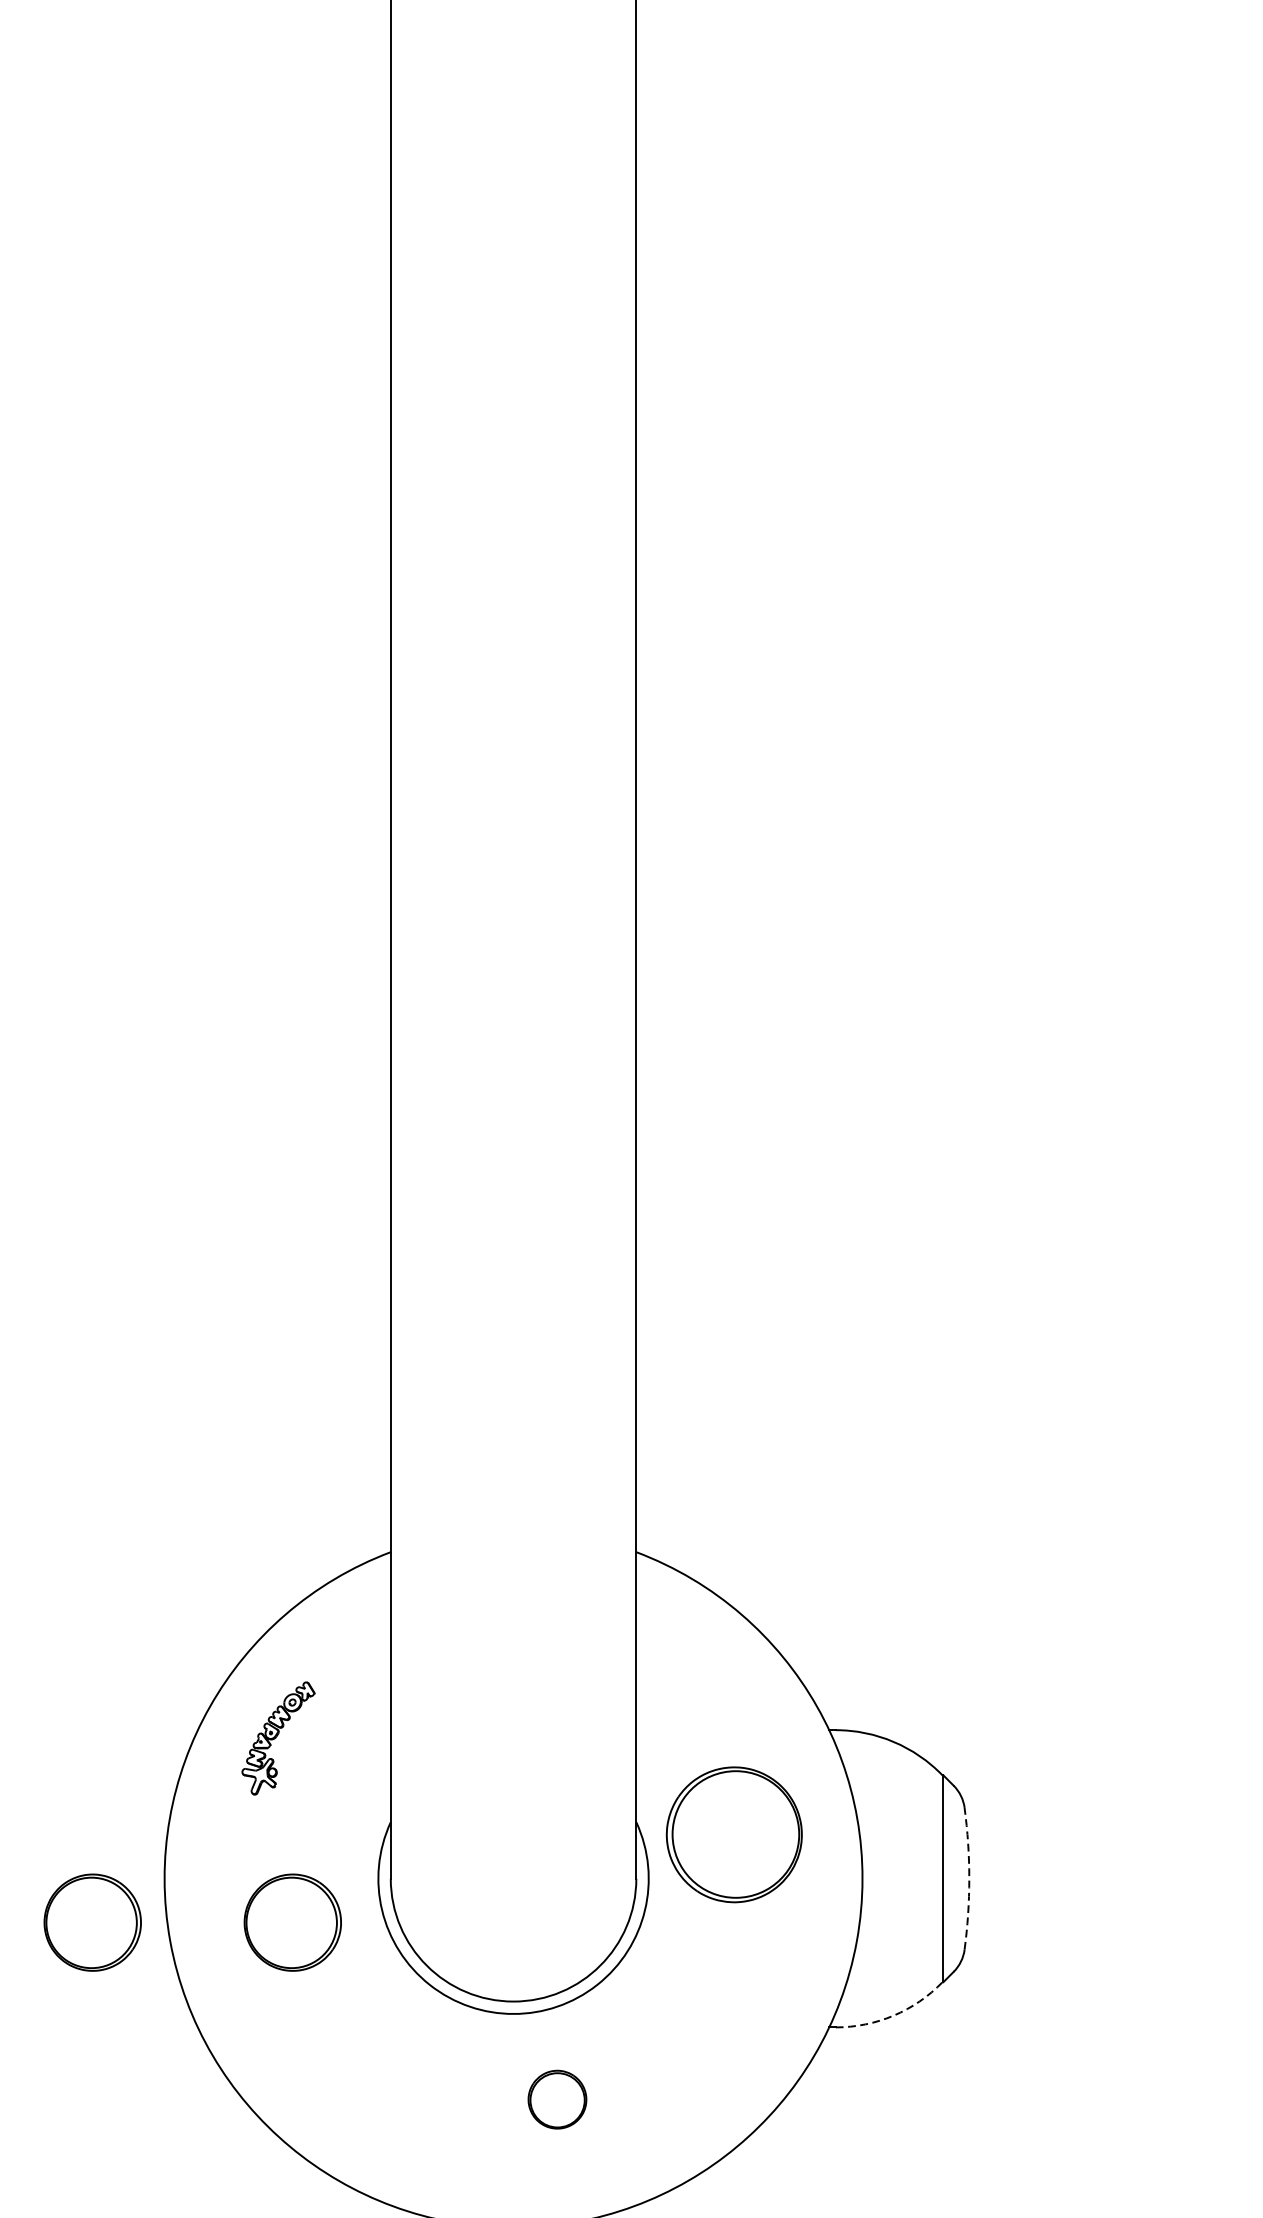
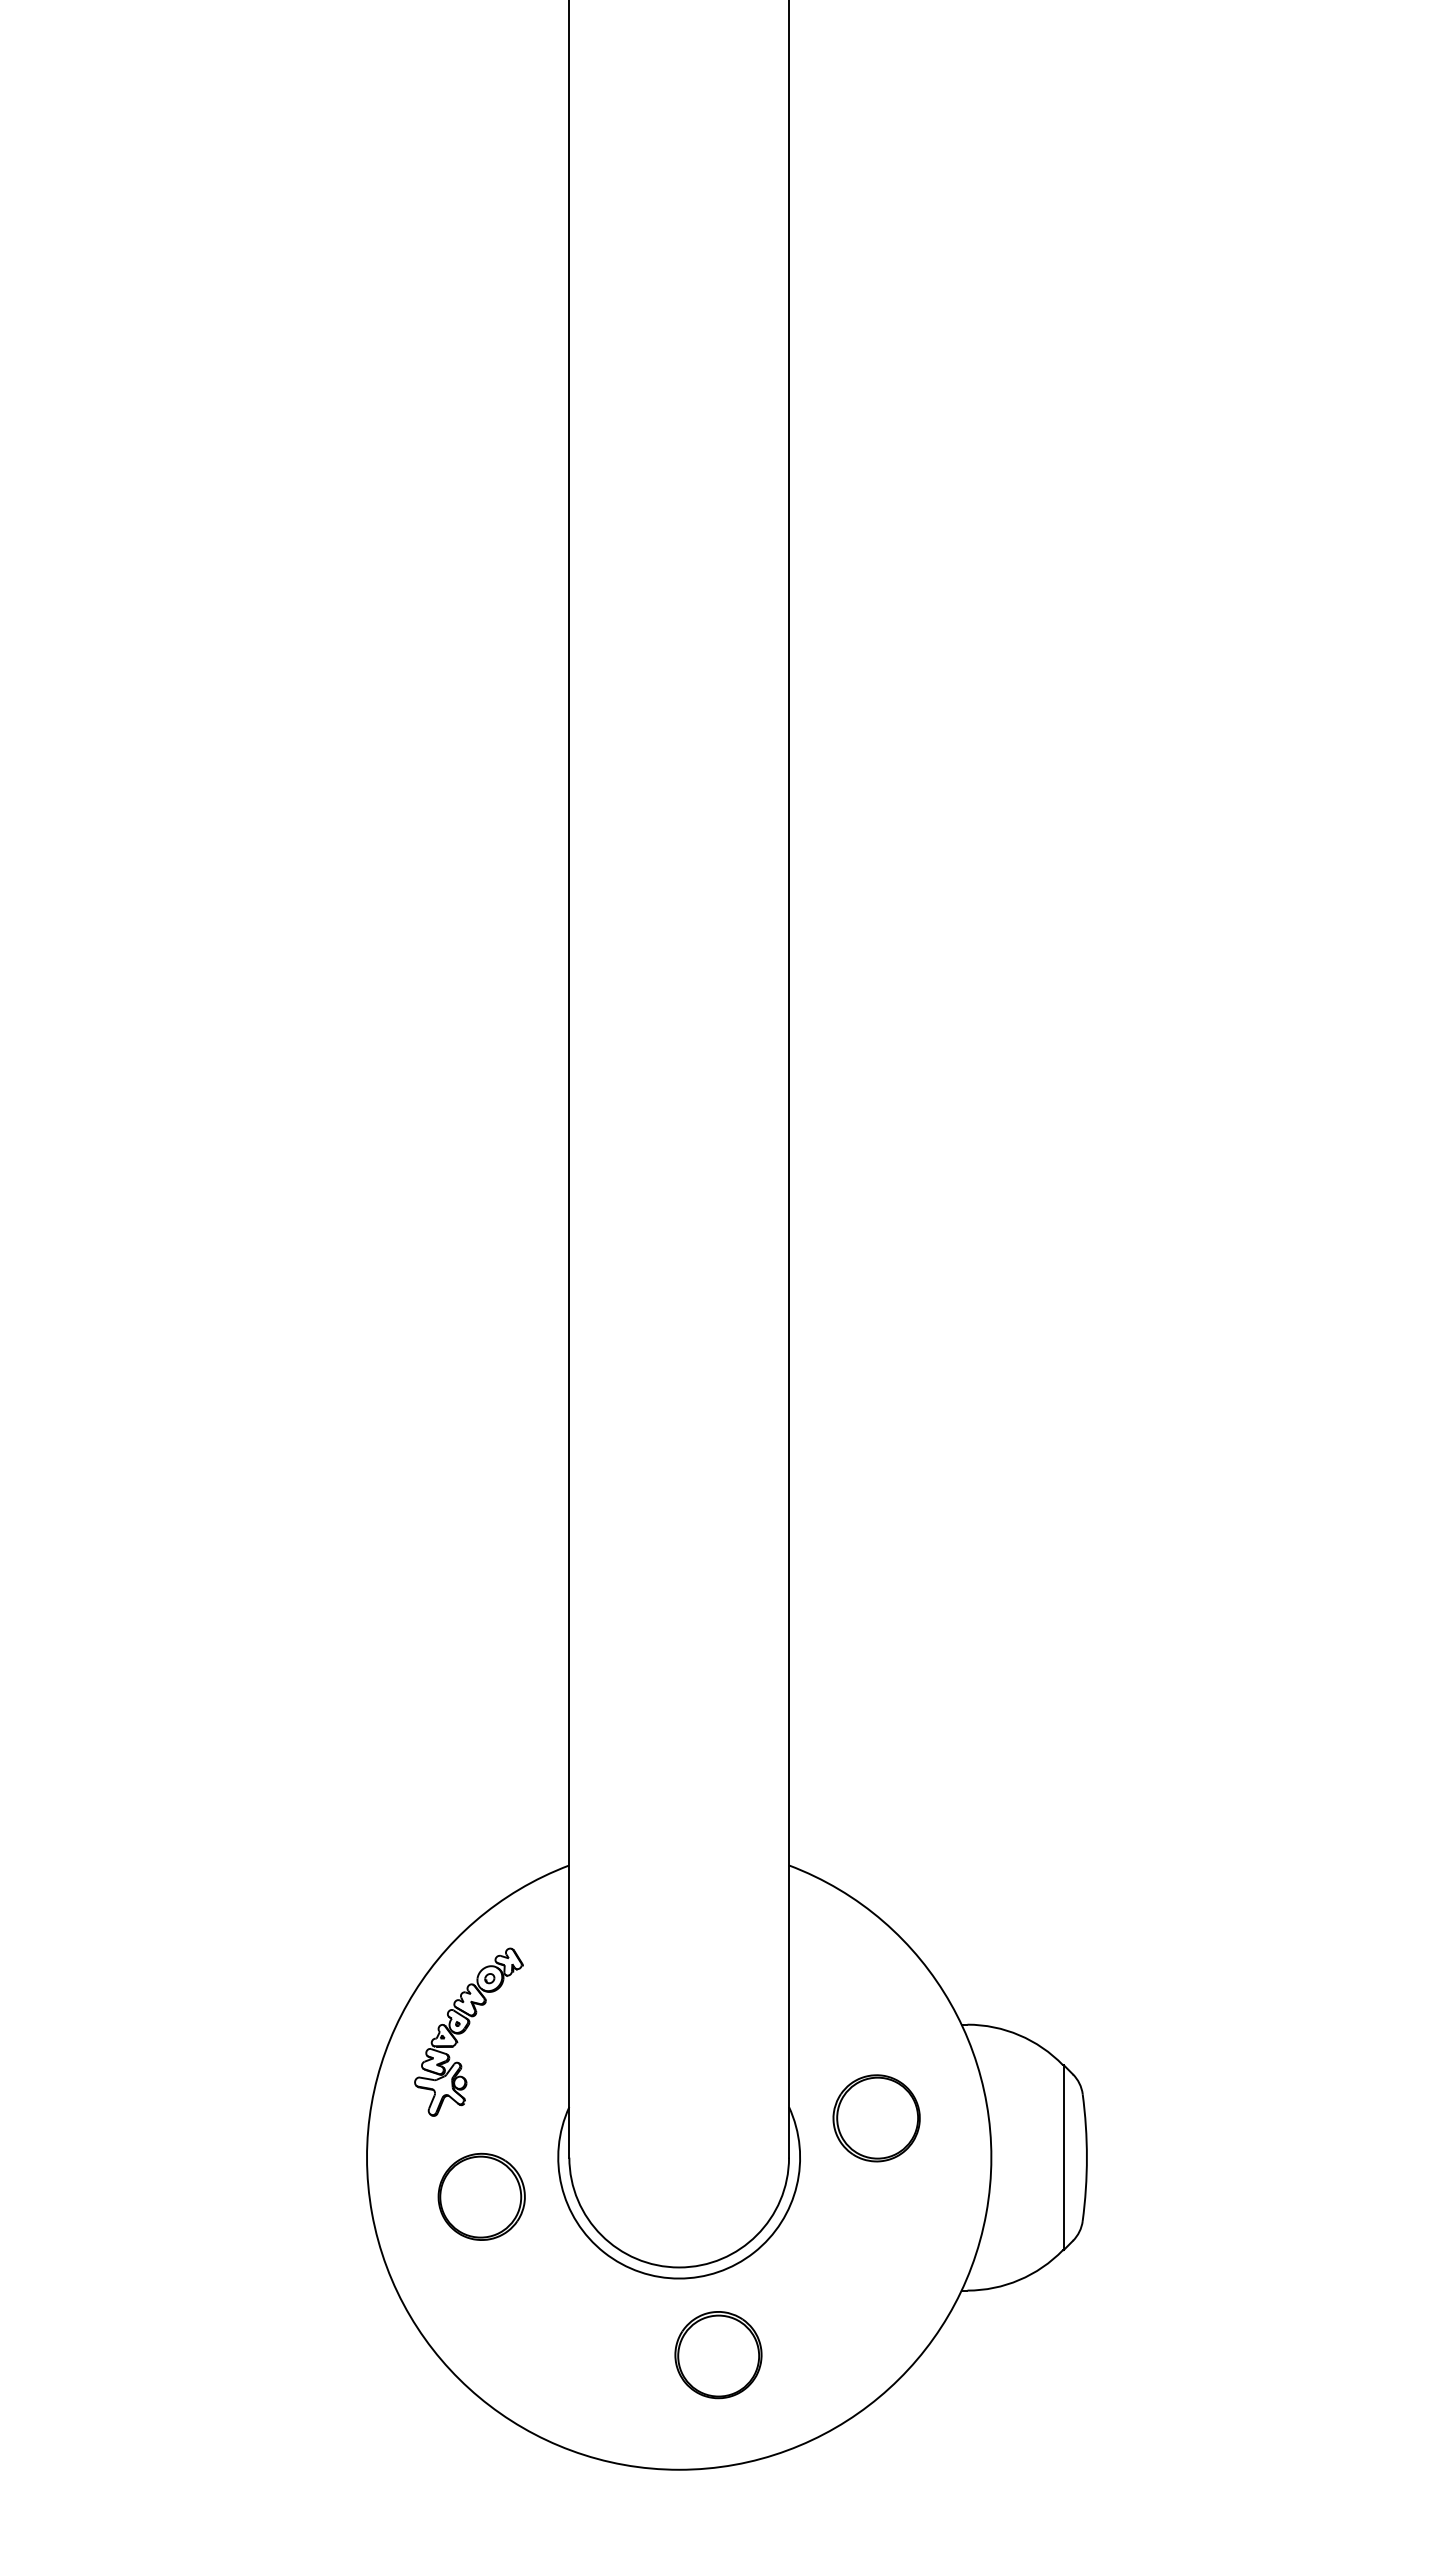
part: (278, 1737) -> (468, 2031), size x1.67
part: (734, 1835) -> (876, 2118), size x0.71
arc: (968, 1878) -> (1086, 2157), dashed -> solid
part: (92, 1922) -> (302, 2196), removed
arc: (893, 2016) -> (1019, 2280), dashed -> solid
part: (557, 2099) -> (718, 2355), size x1.67

